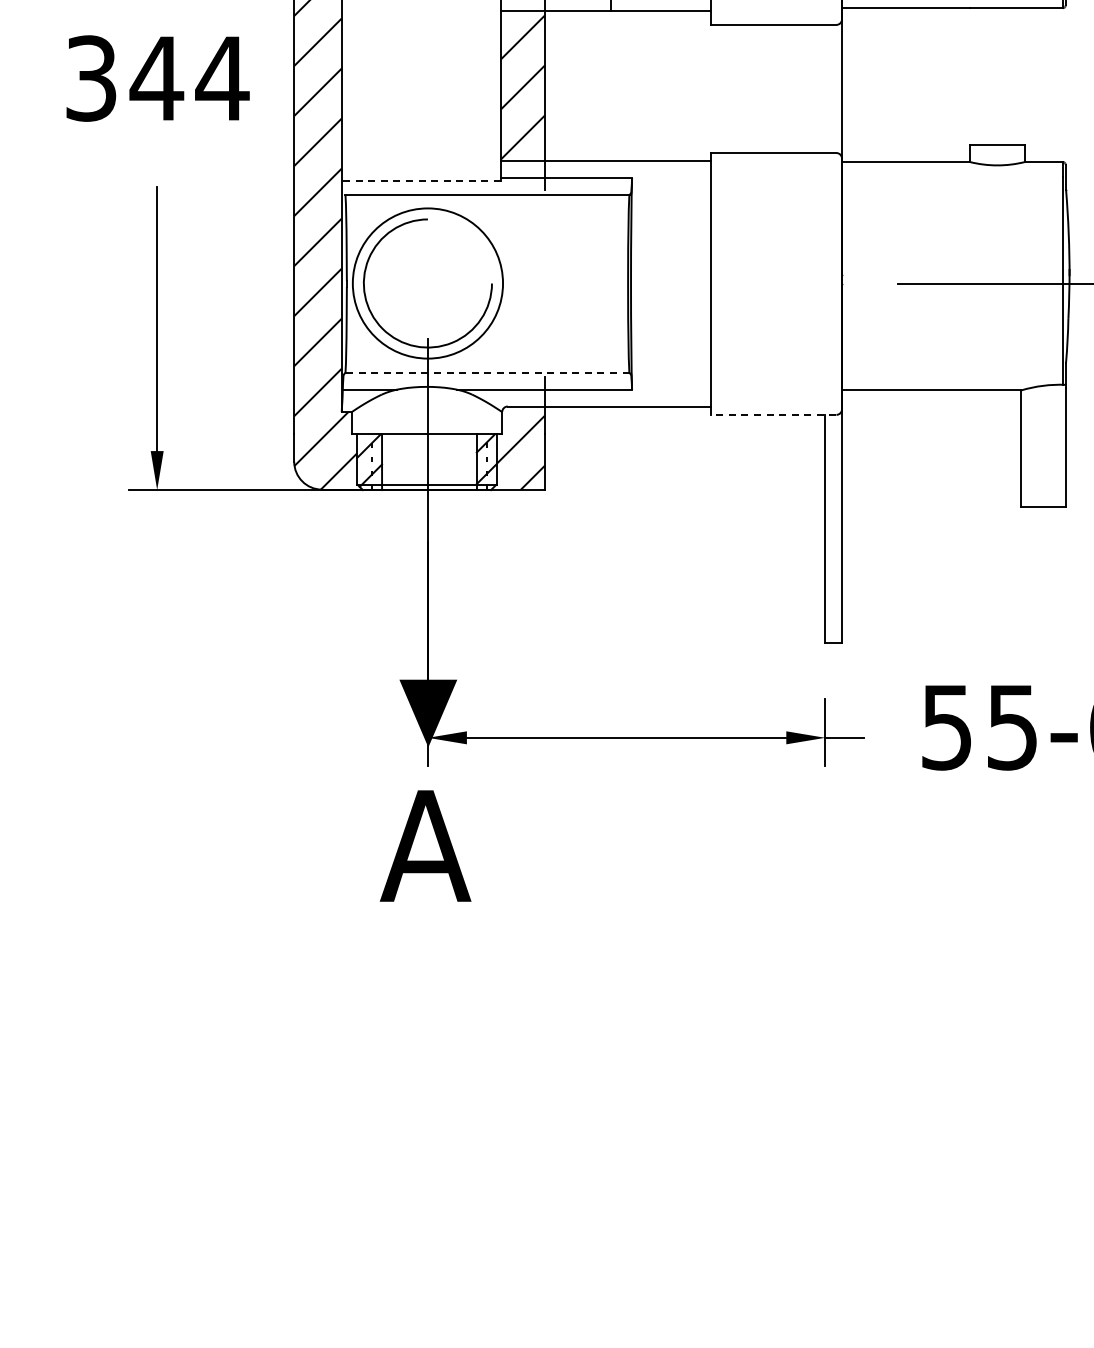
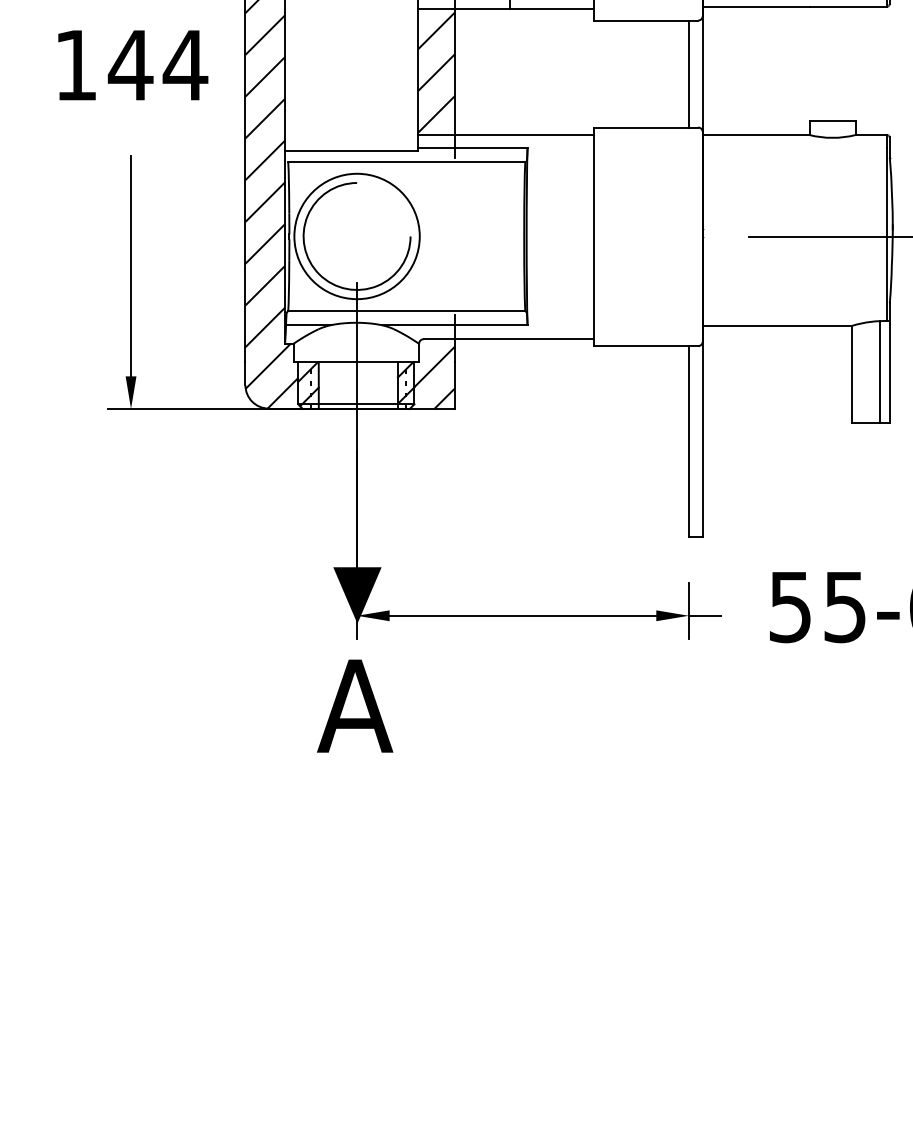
text: (91, 78) -> (76, 65), 344 -> 144
line: (825, 88) -> (689, 73), added
line: (421, 181) -> (351, 151), dashed -> solid
line: (486, 373) -> (405, 311), dashed -> solid
line: (773, 414) -> (645, 345), dashed -> solid
line: (1054, 445) -> (880, 371), added

